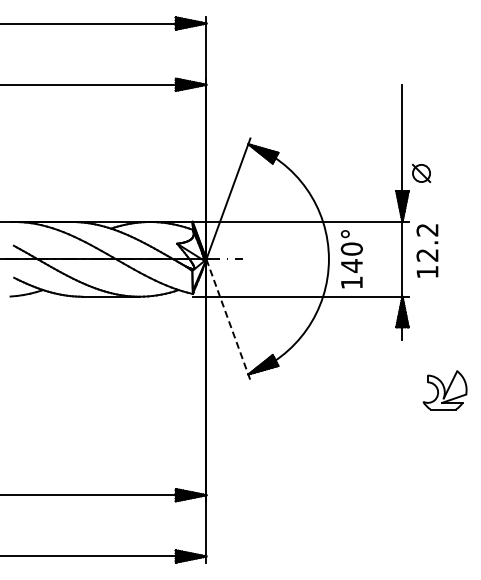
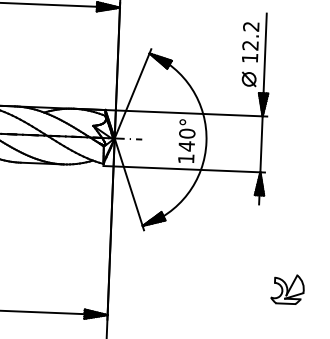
part: (421, 172) -> (249, 78), moved
text: (427, 250) -> (250, 41), moved
text: (351, 259) -> (186, 141), moved
line: (228, 320) -> (129, 184), dashed -> solid
part: (444, 390) -> (287, 289), moved

